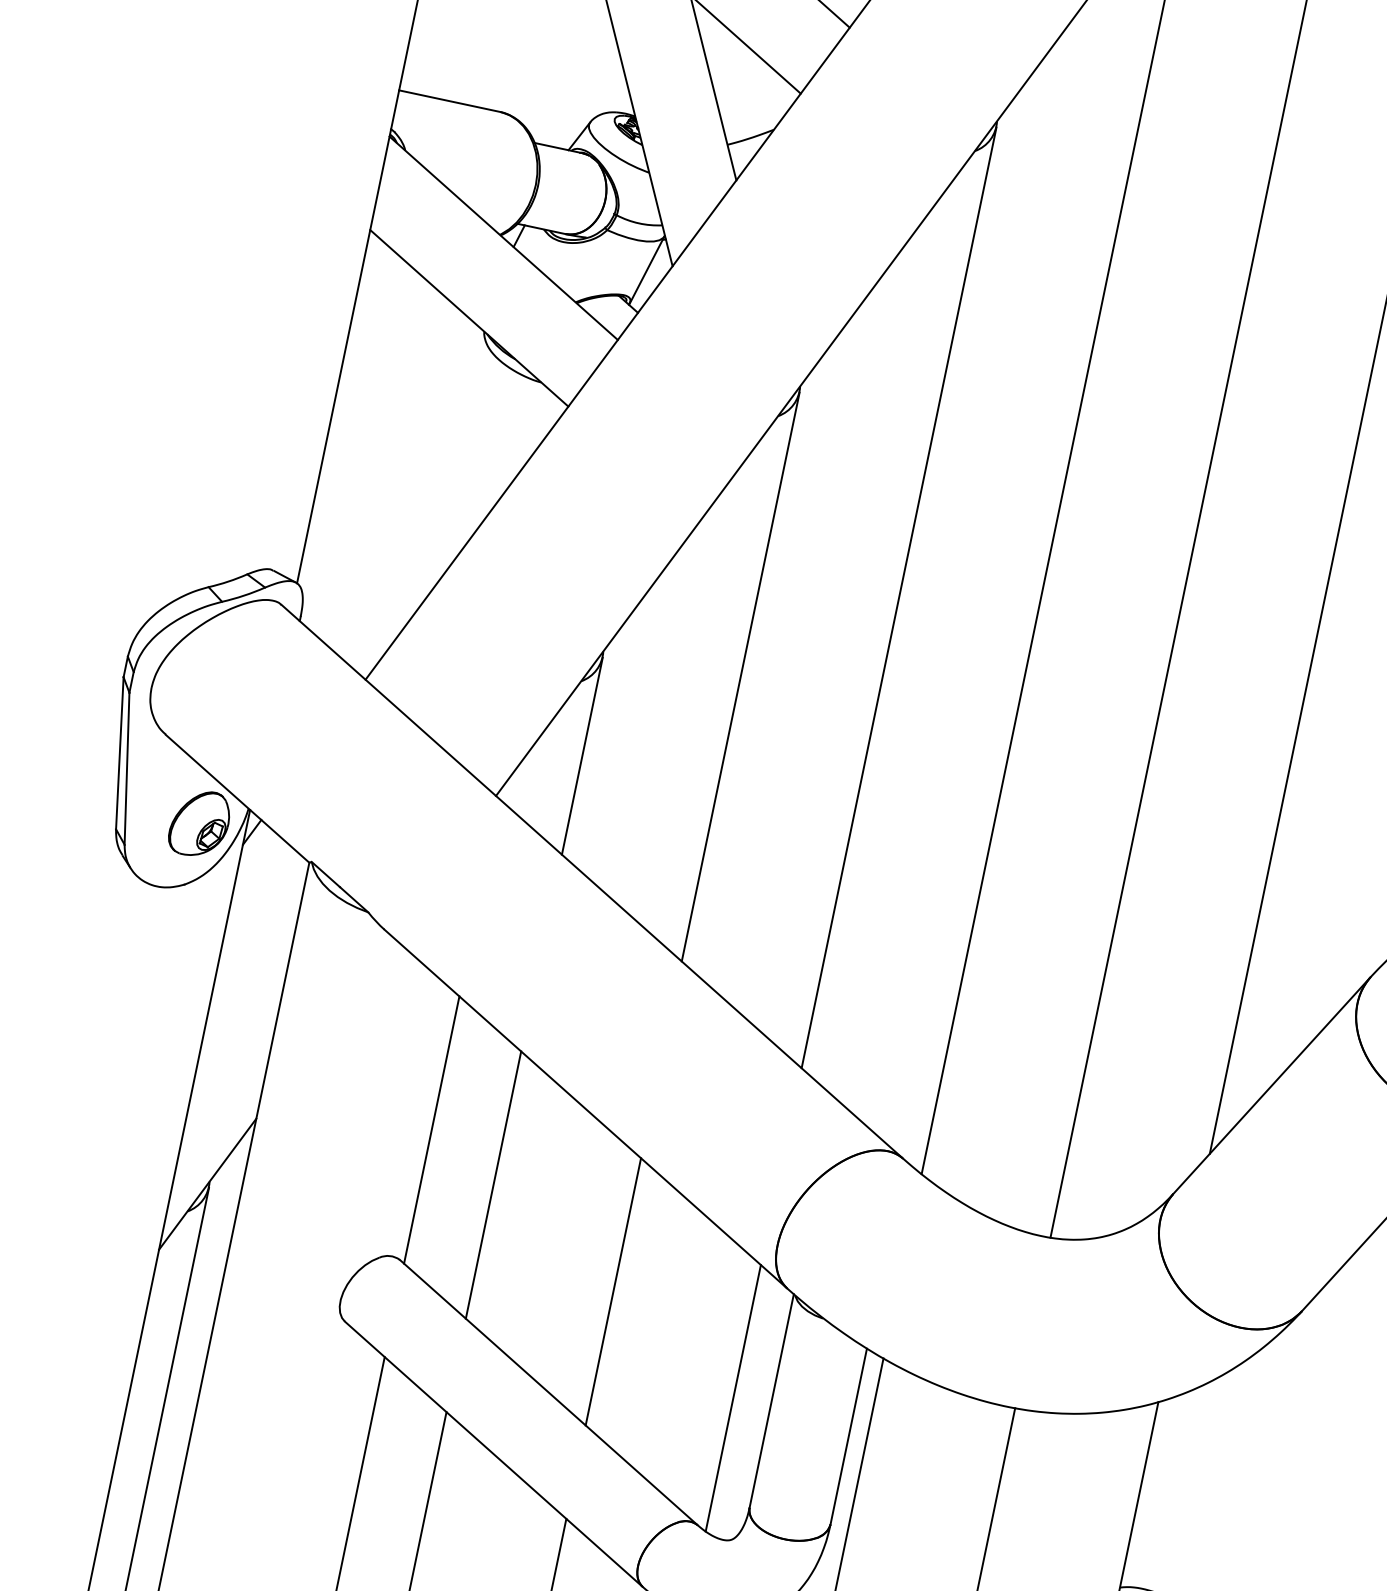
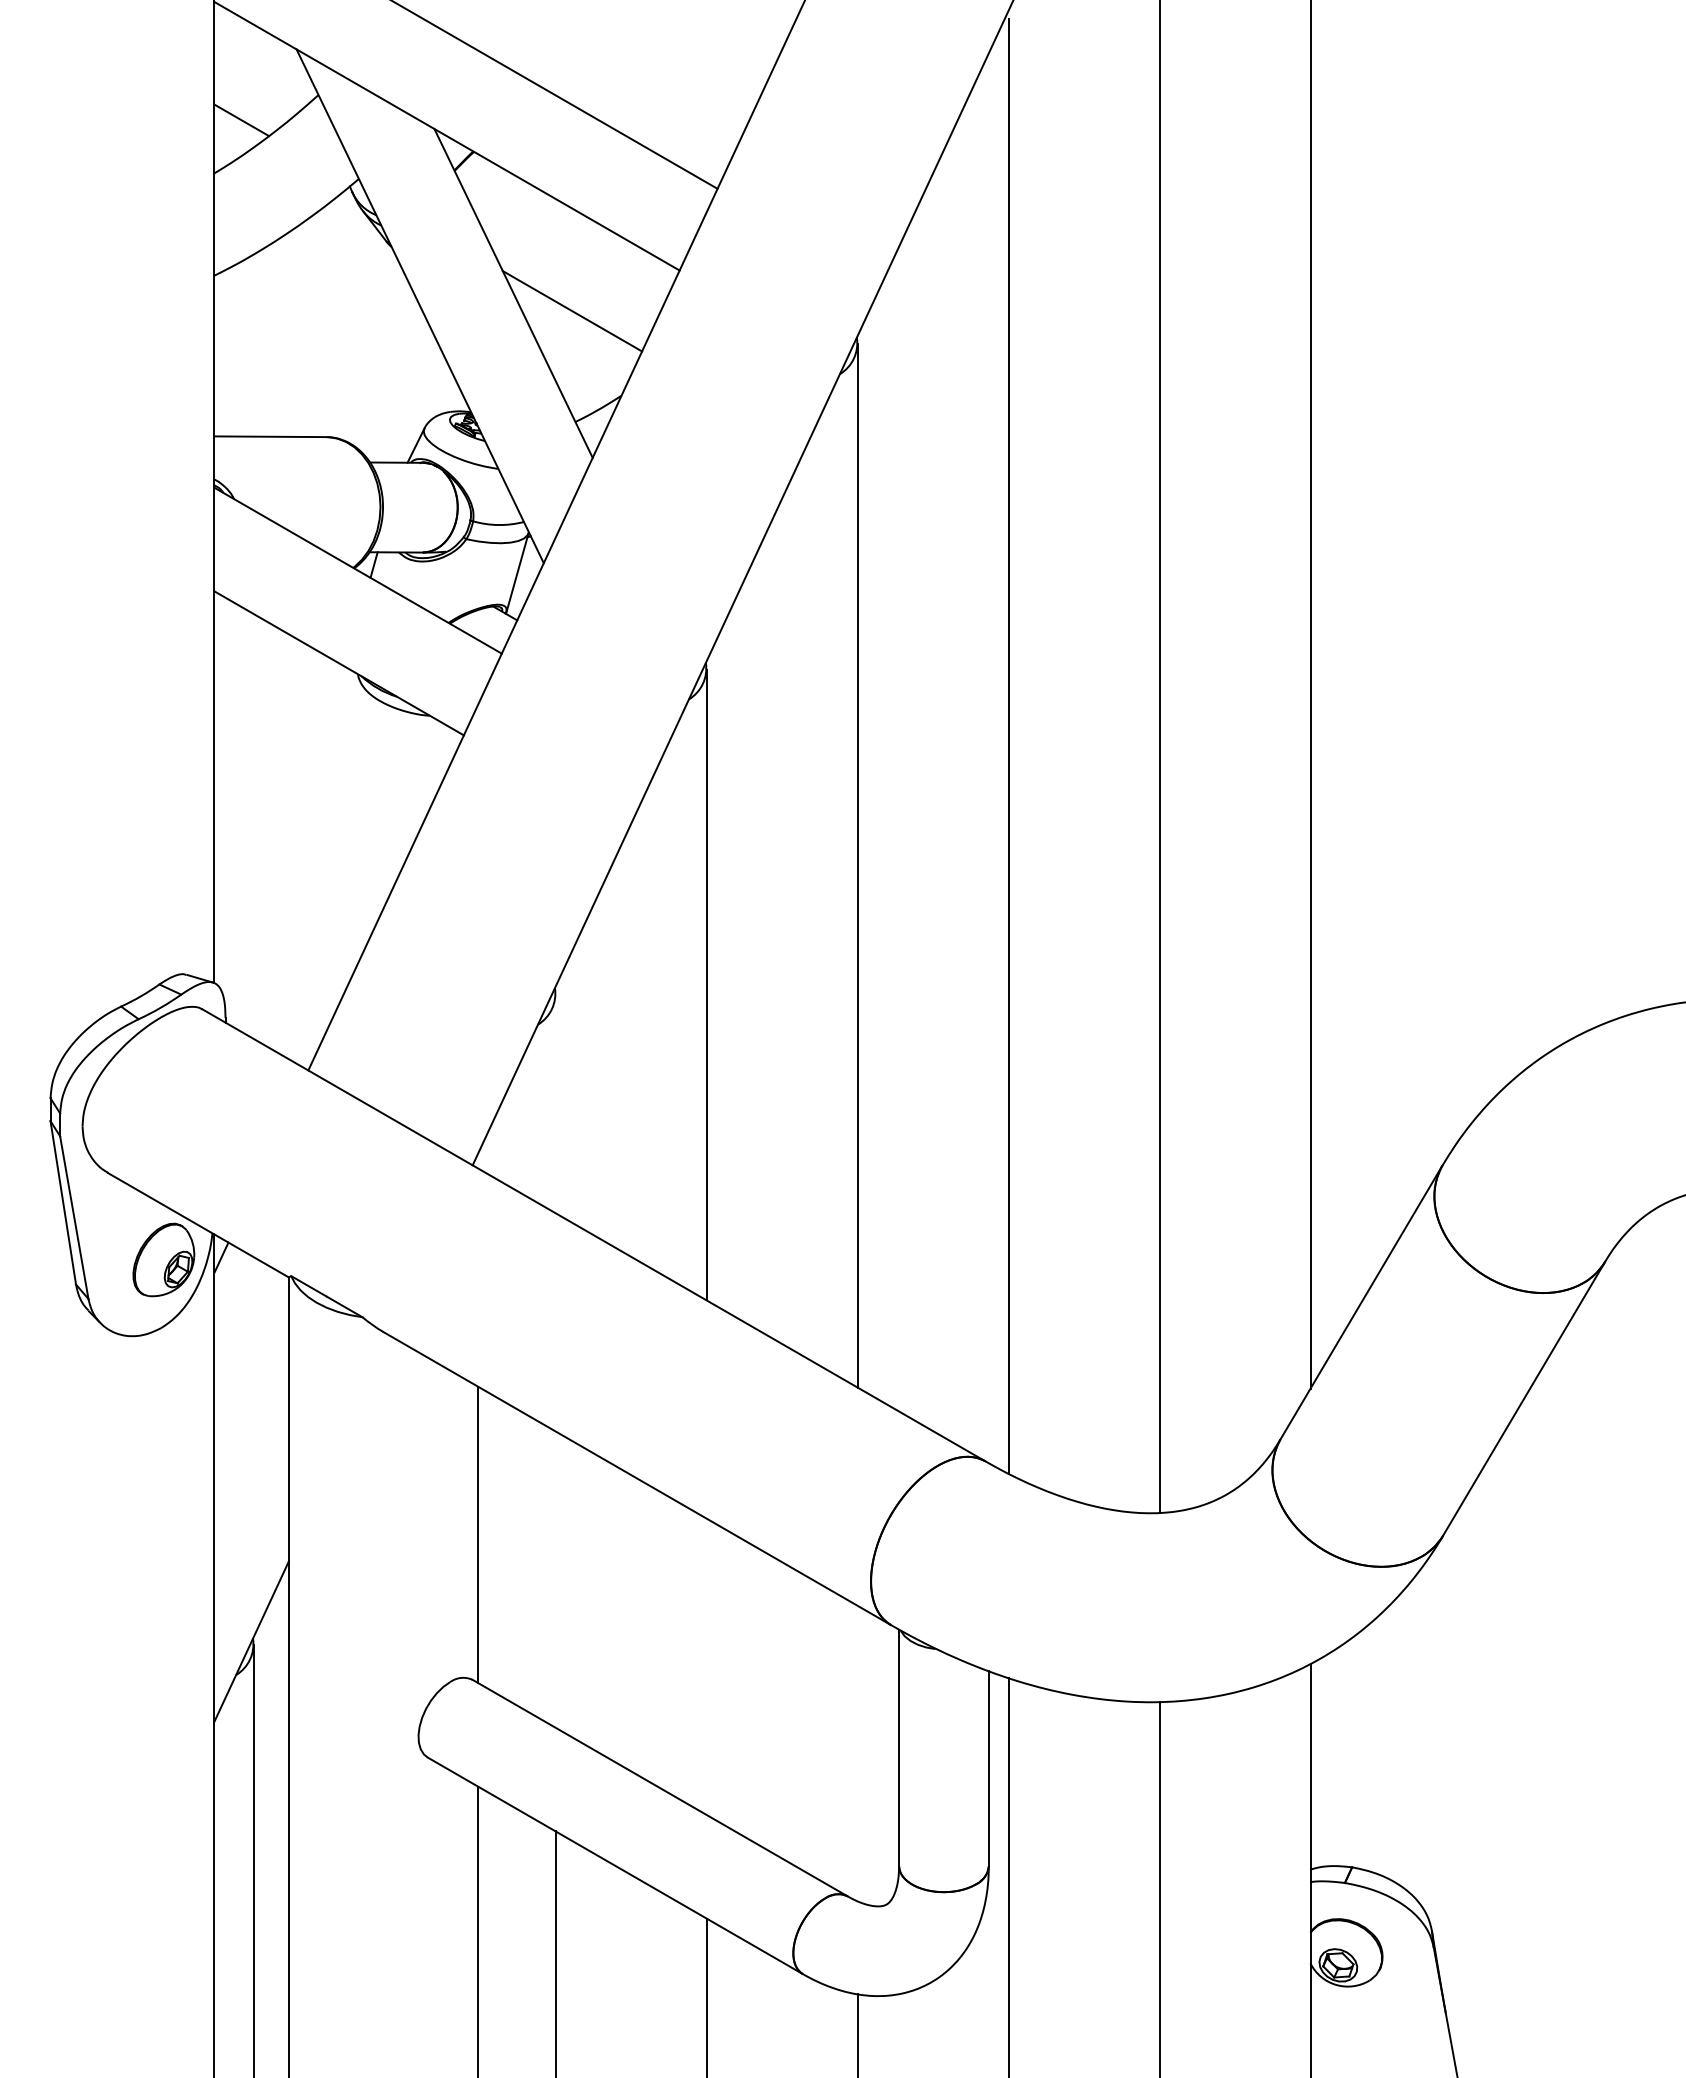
line: (582, 755) -> (555, 1103), removed
line: (493, 1184) -> (555, 1579), removed
line: (613, 1291) -> (706, 1666), removed
line: (733, 1398) -> (857, 1753), removed

